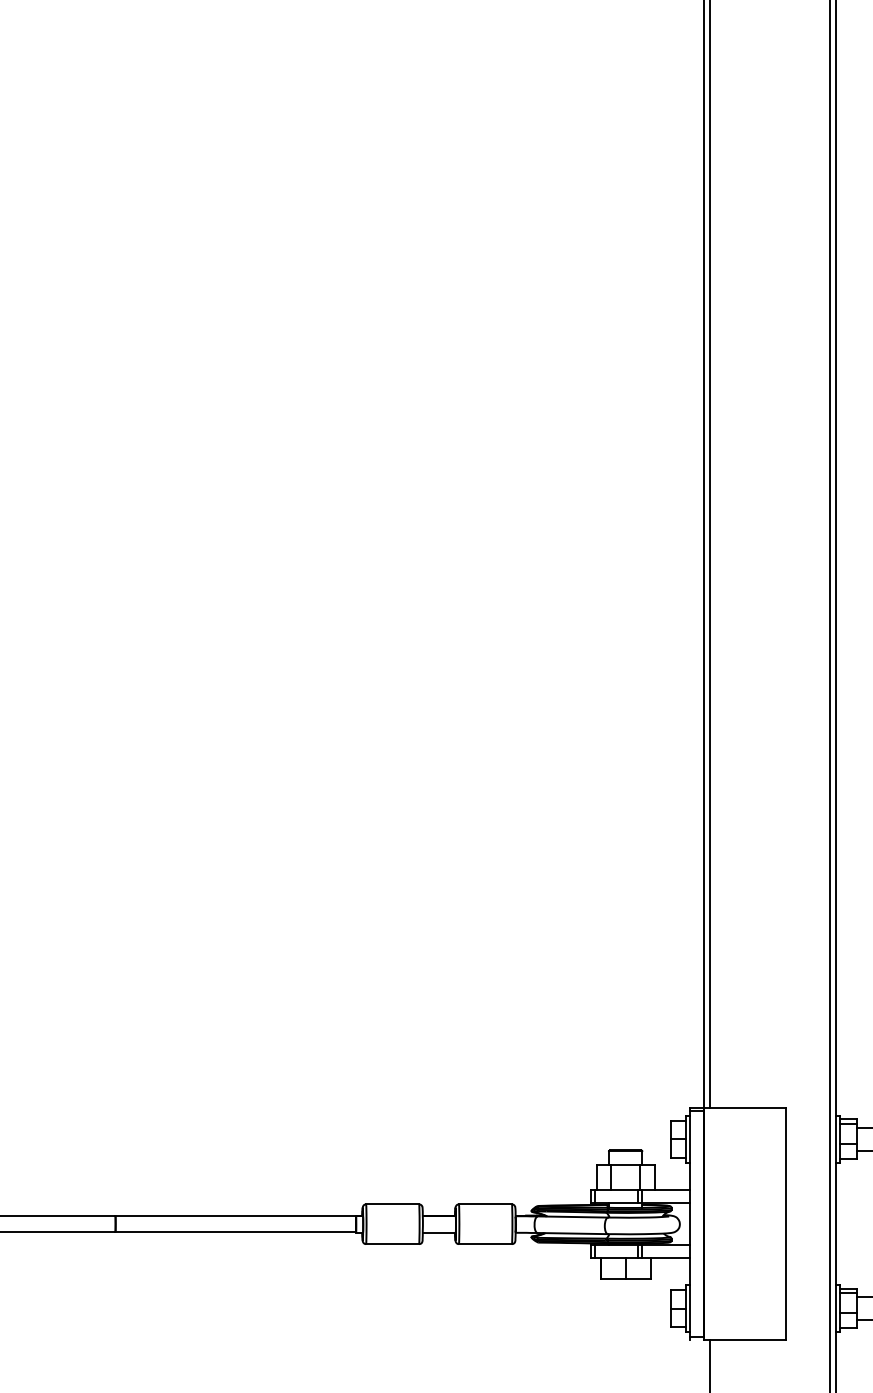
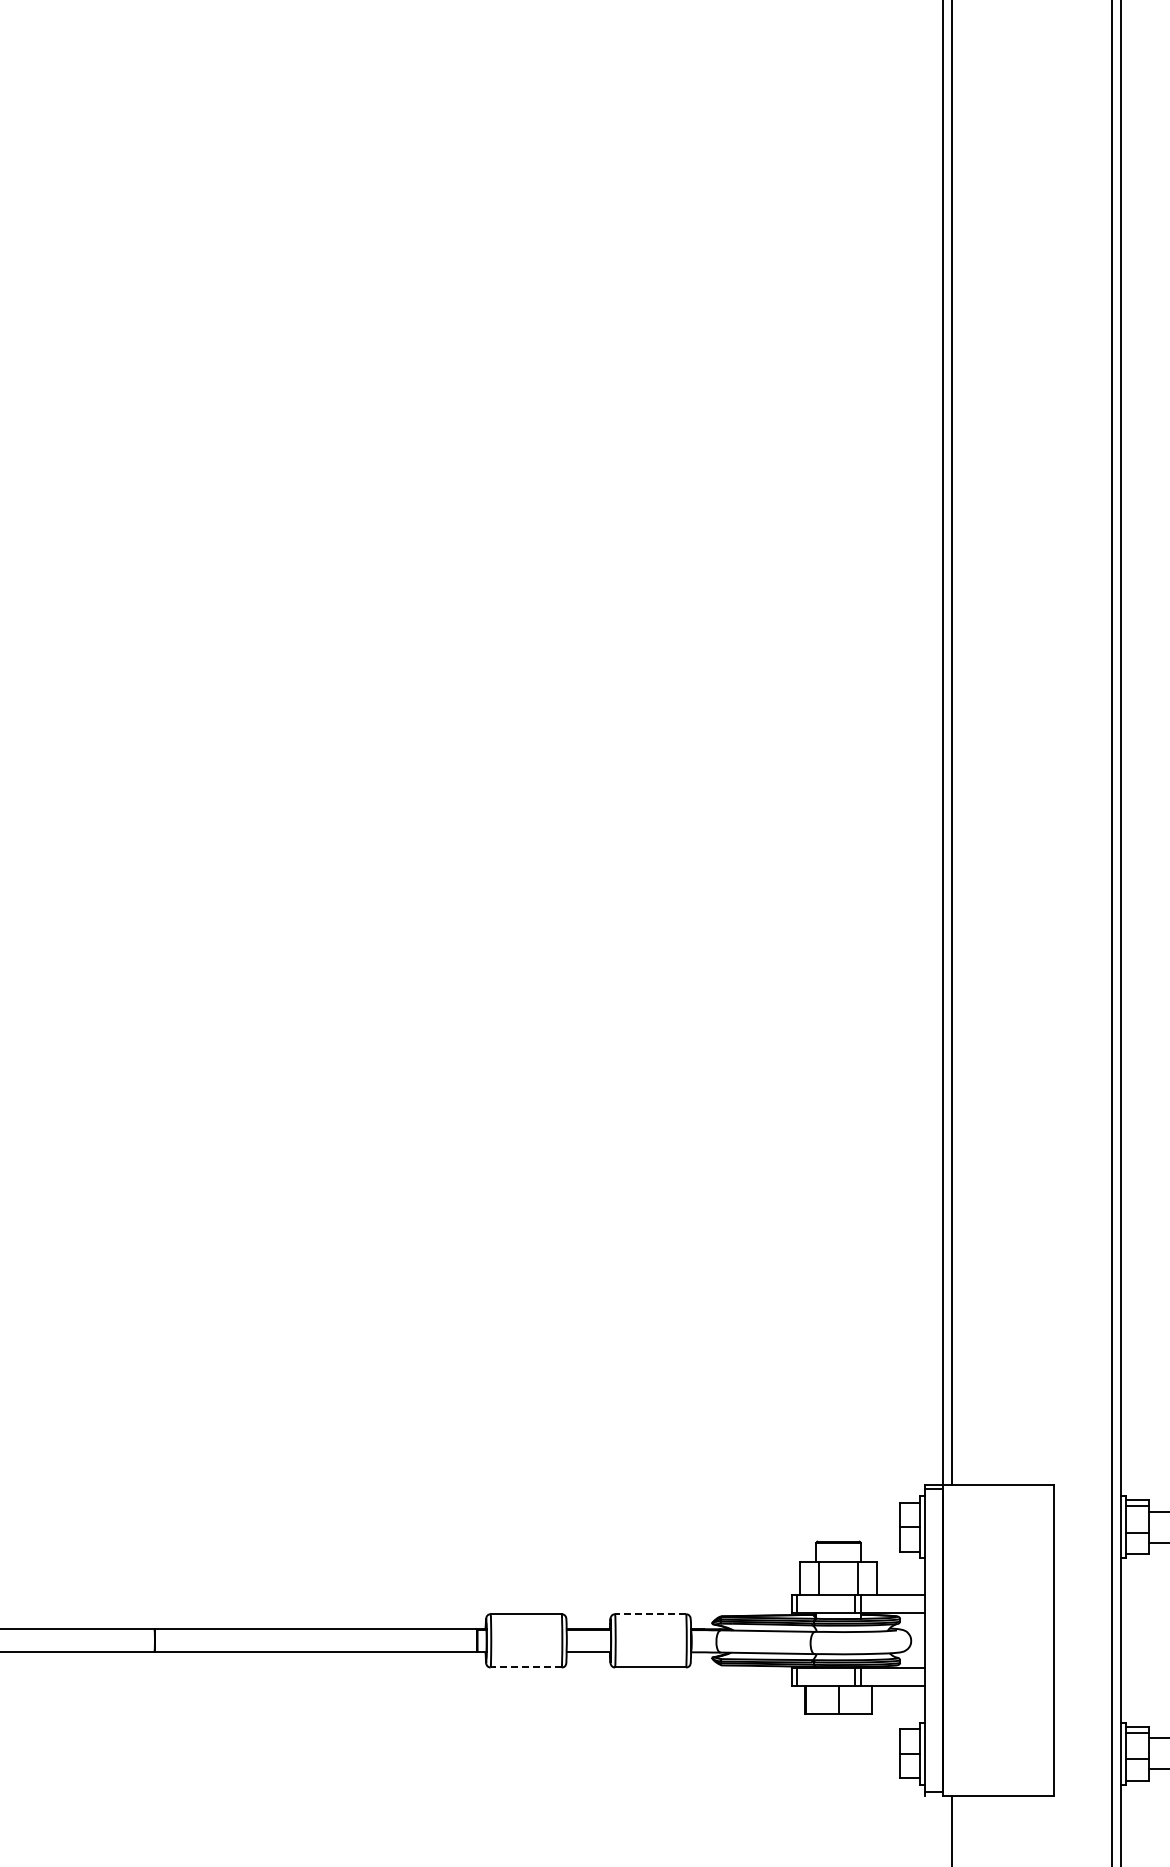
line: (485, 1204) -> (650, 1614), solid -> dashed
line: (392, 1244) -> (526, 1667), solid -> dashed

